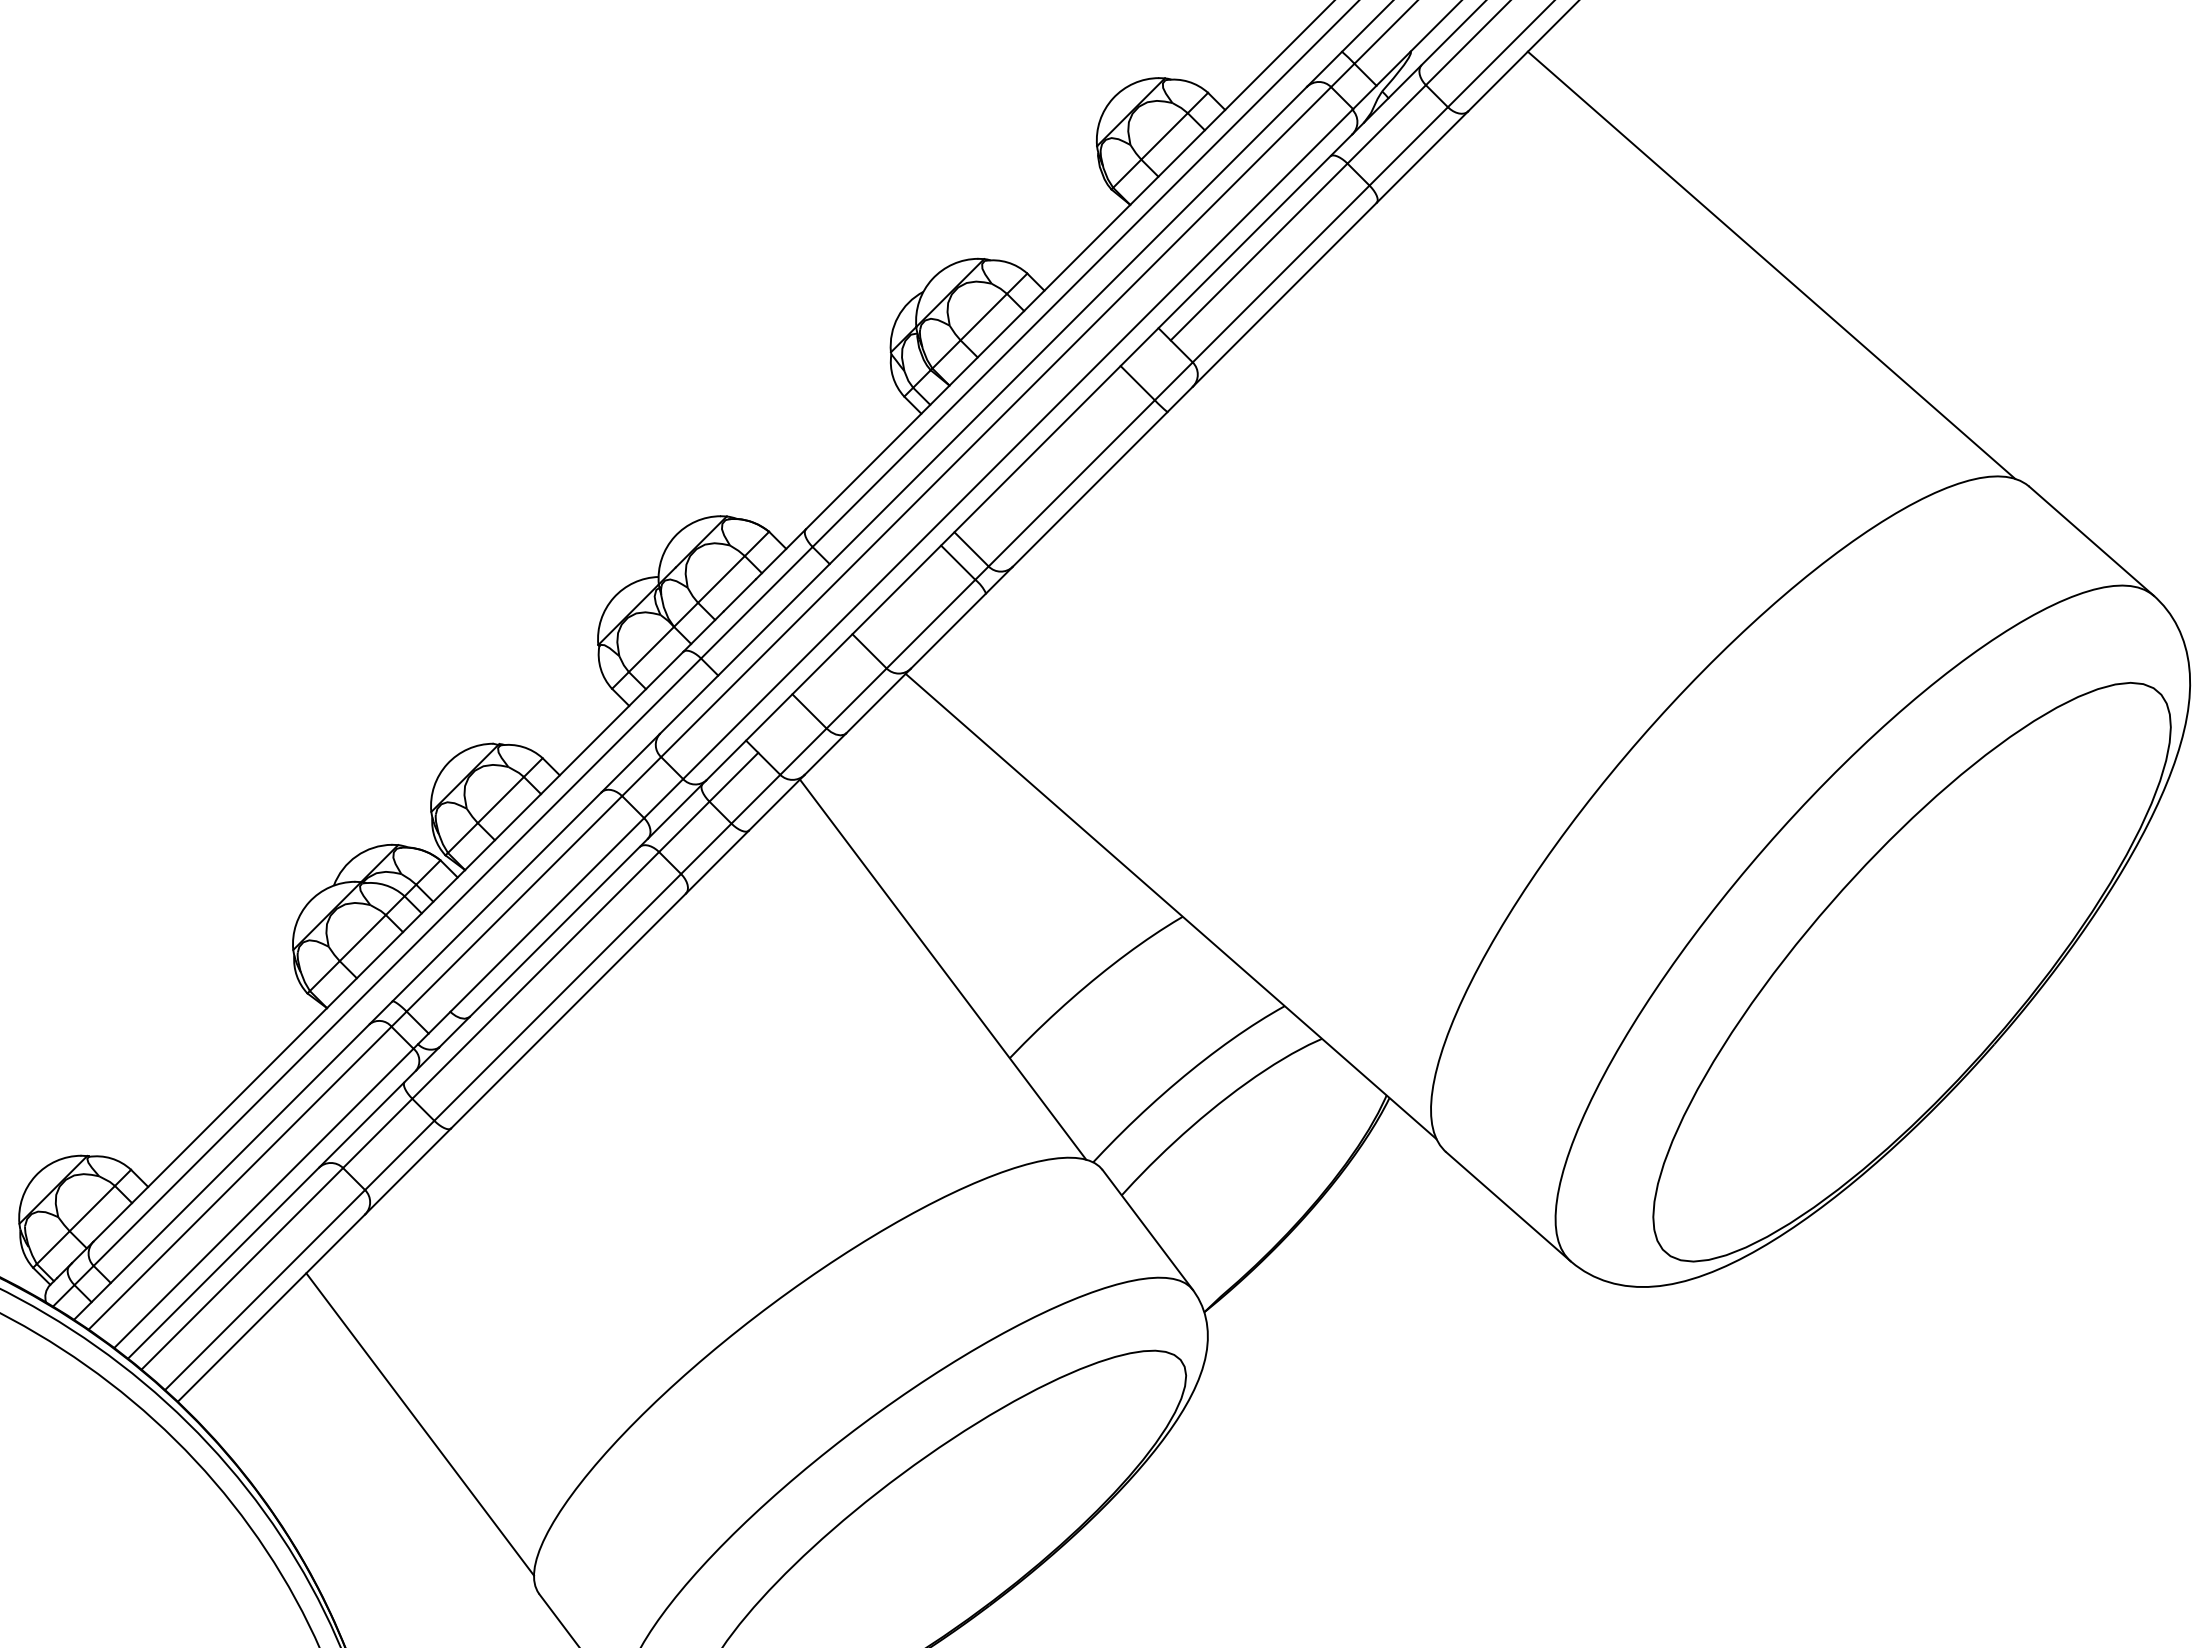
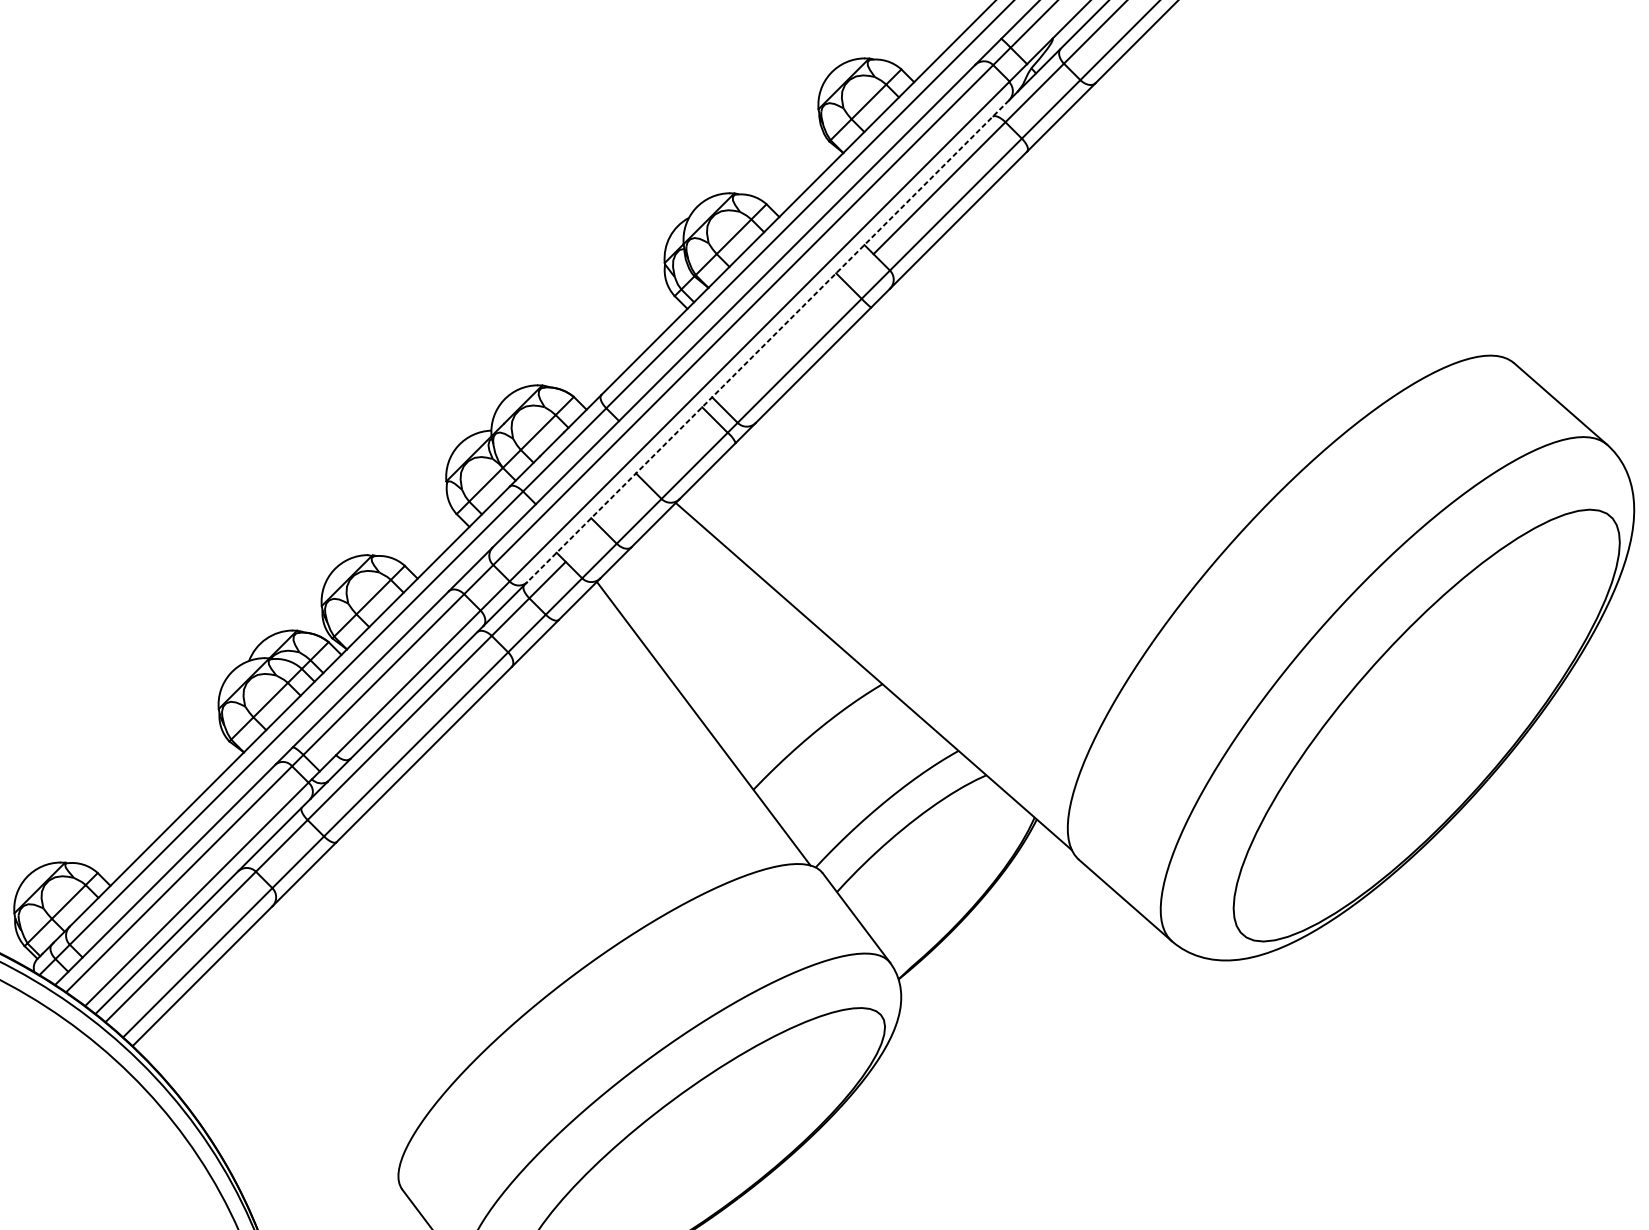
line: (1771, 264) -> (1321, 197), removed
line: (1029, 457) -> (768, 341), solid -> dashed
line: (419, 1424) -> (312, 1063), removed

